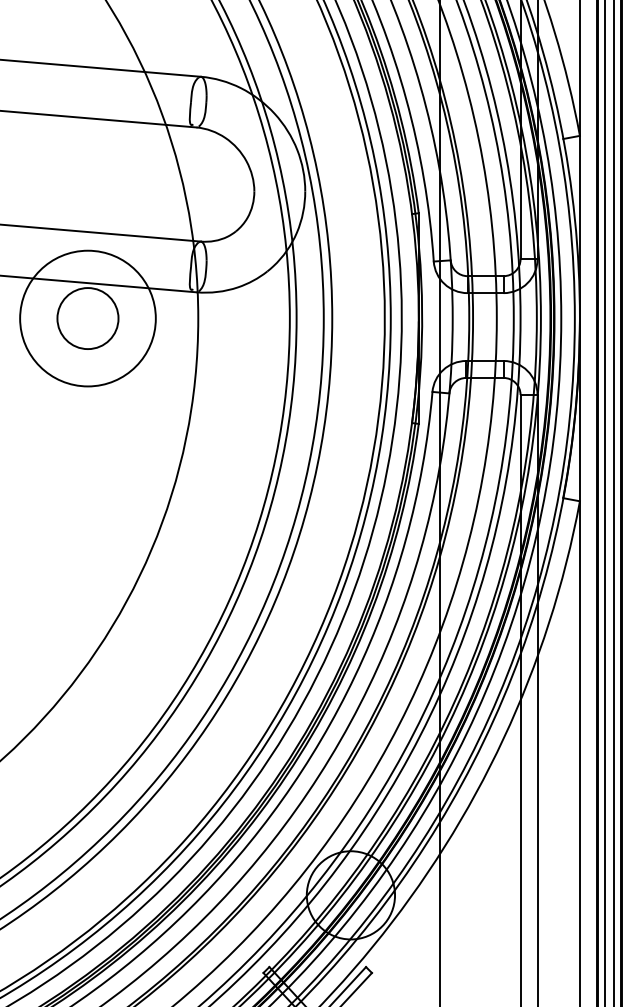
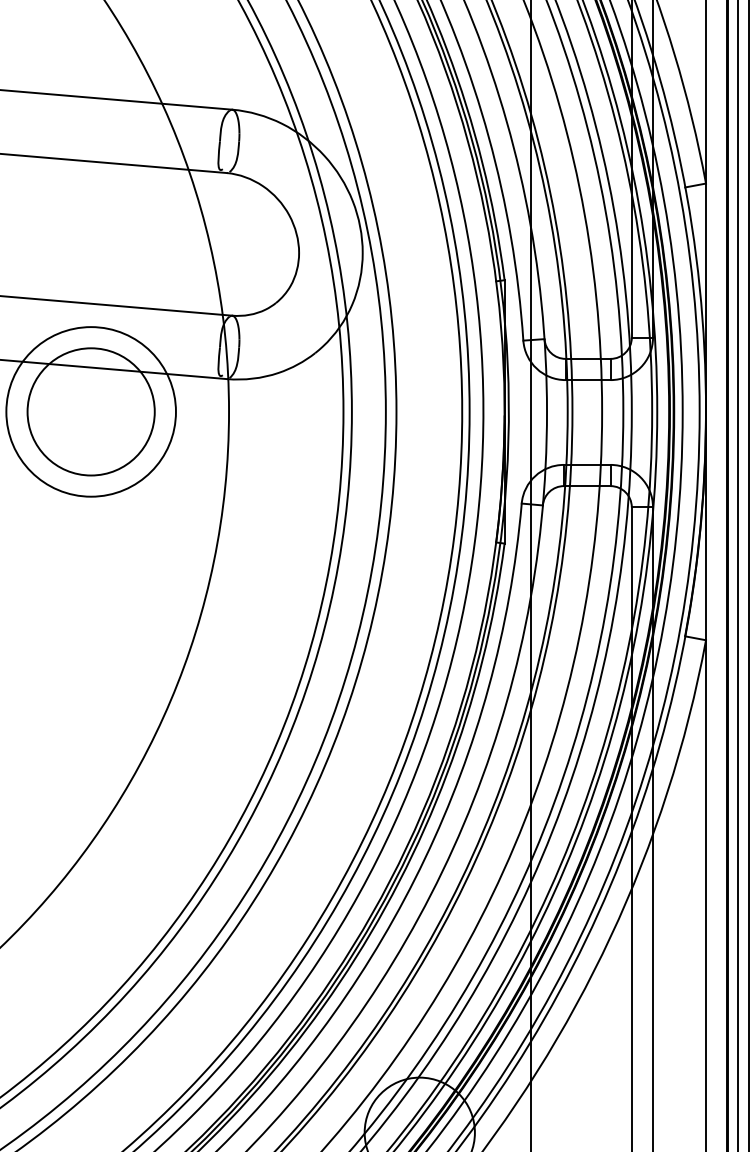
circle: (87, 318) -> (90, 411), size x1.67

